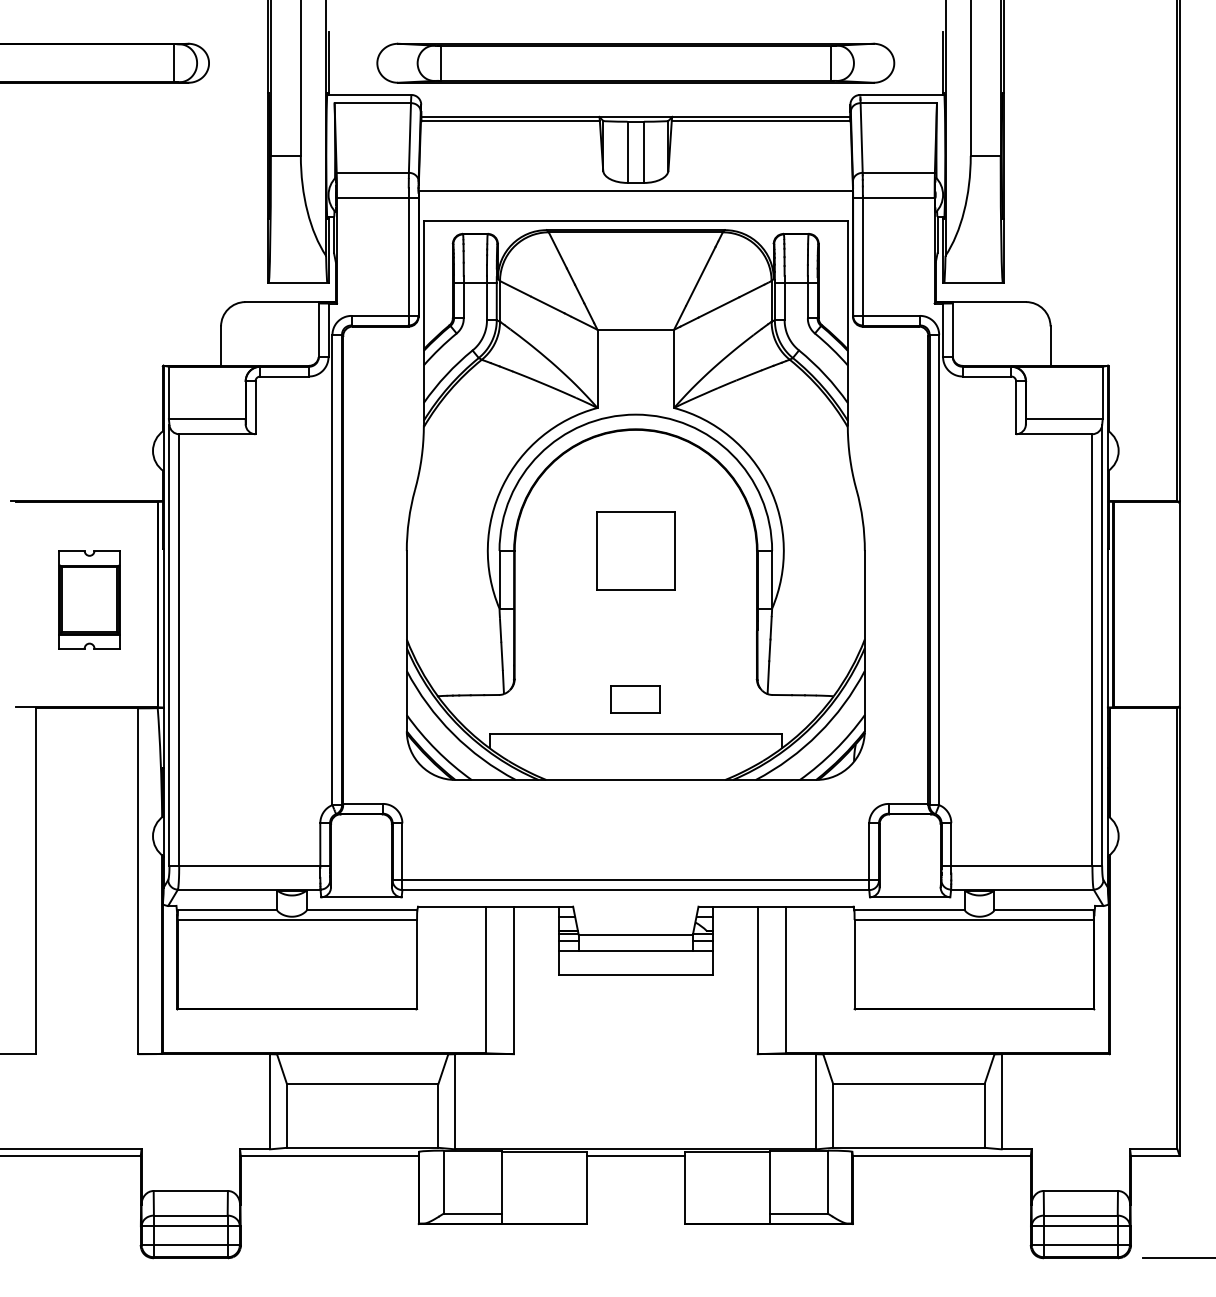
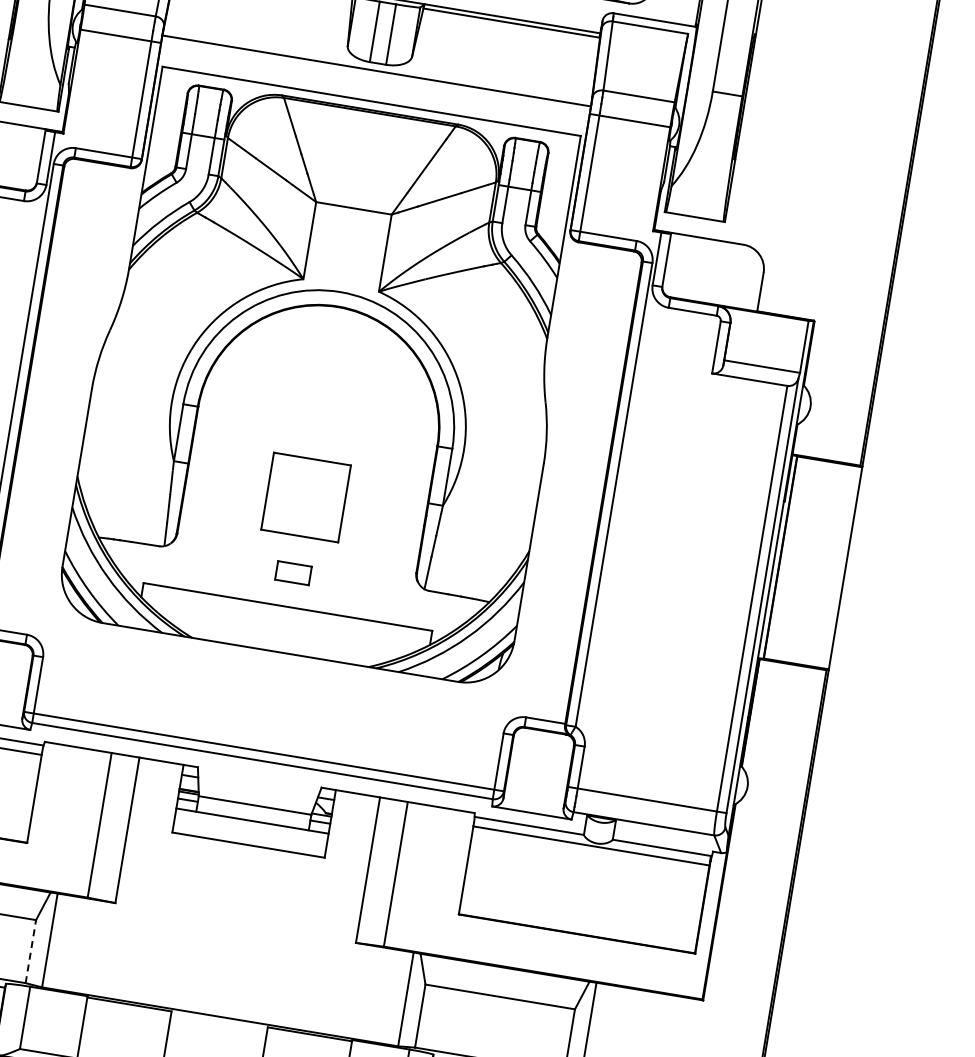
part: (635, 550) -> (305, 497), moved
part: (635, 699) -> (293, 573), size x0.7
line: (438, 1115) -> (30, 951), solid -> dashed
line: (635, 1155) -> (218, 1022), removed

